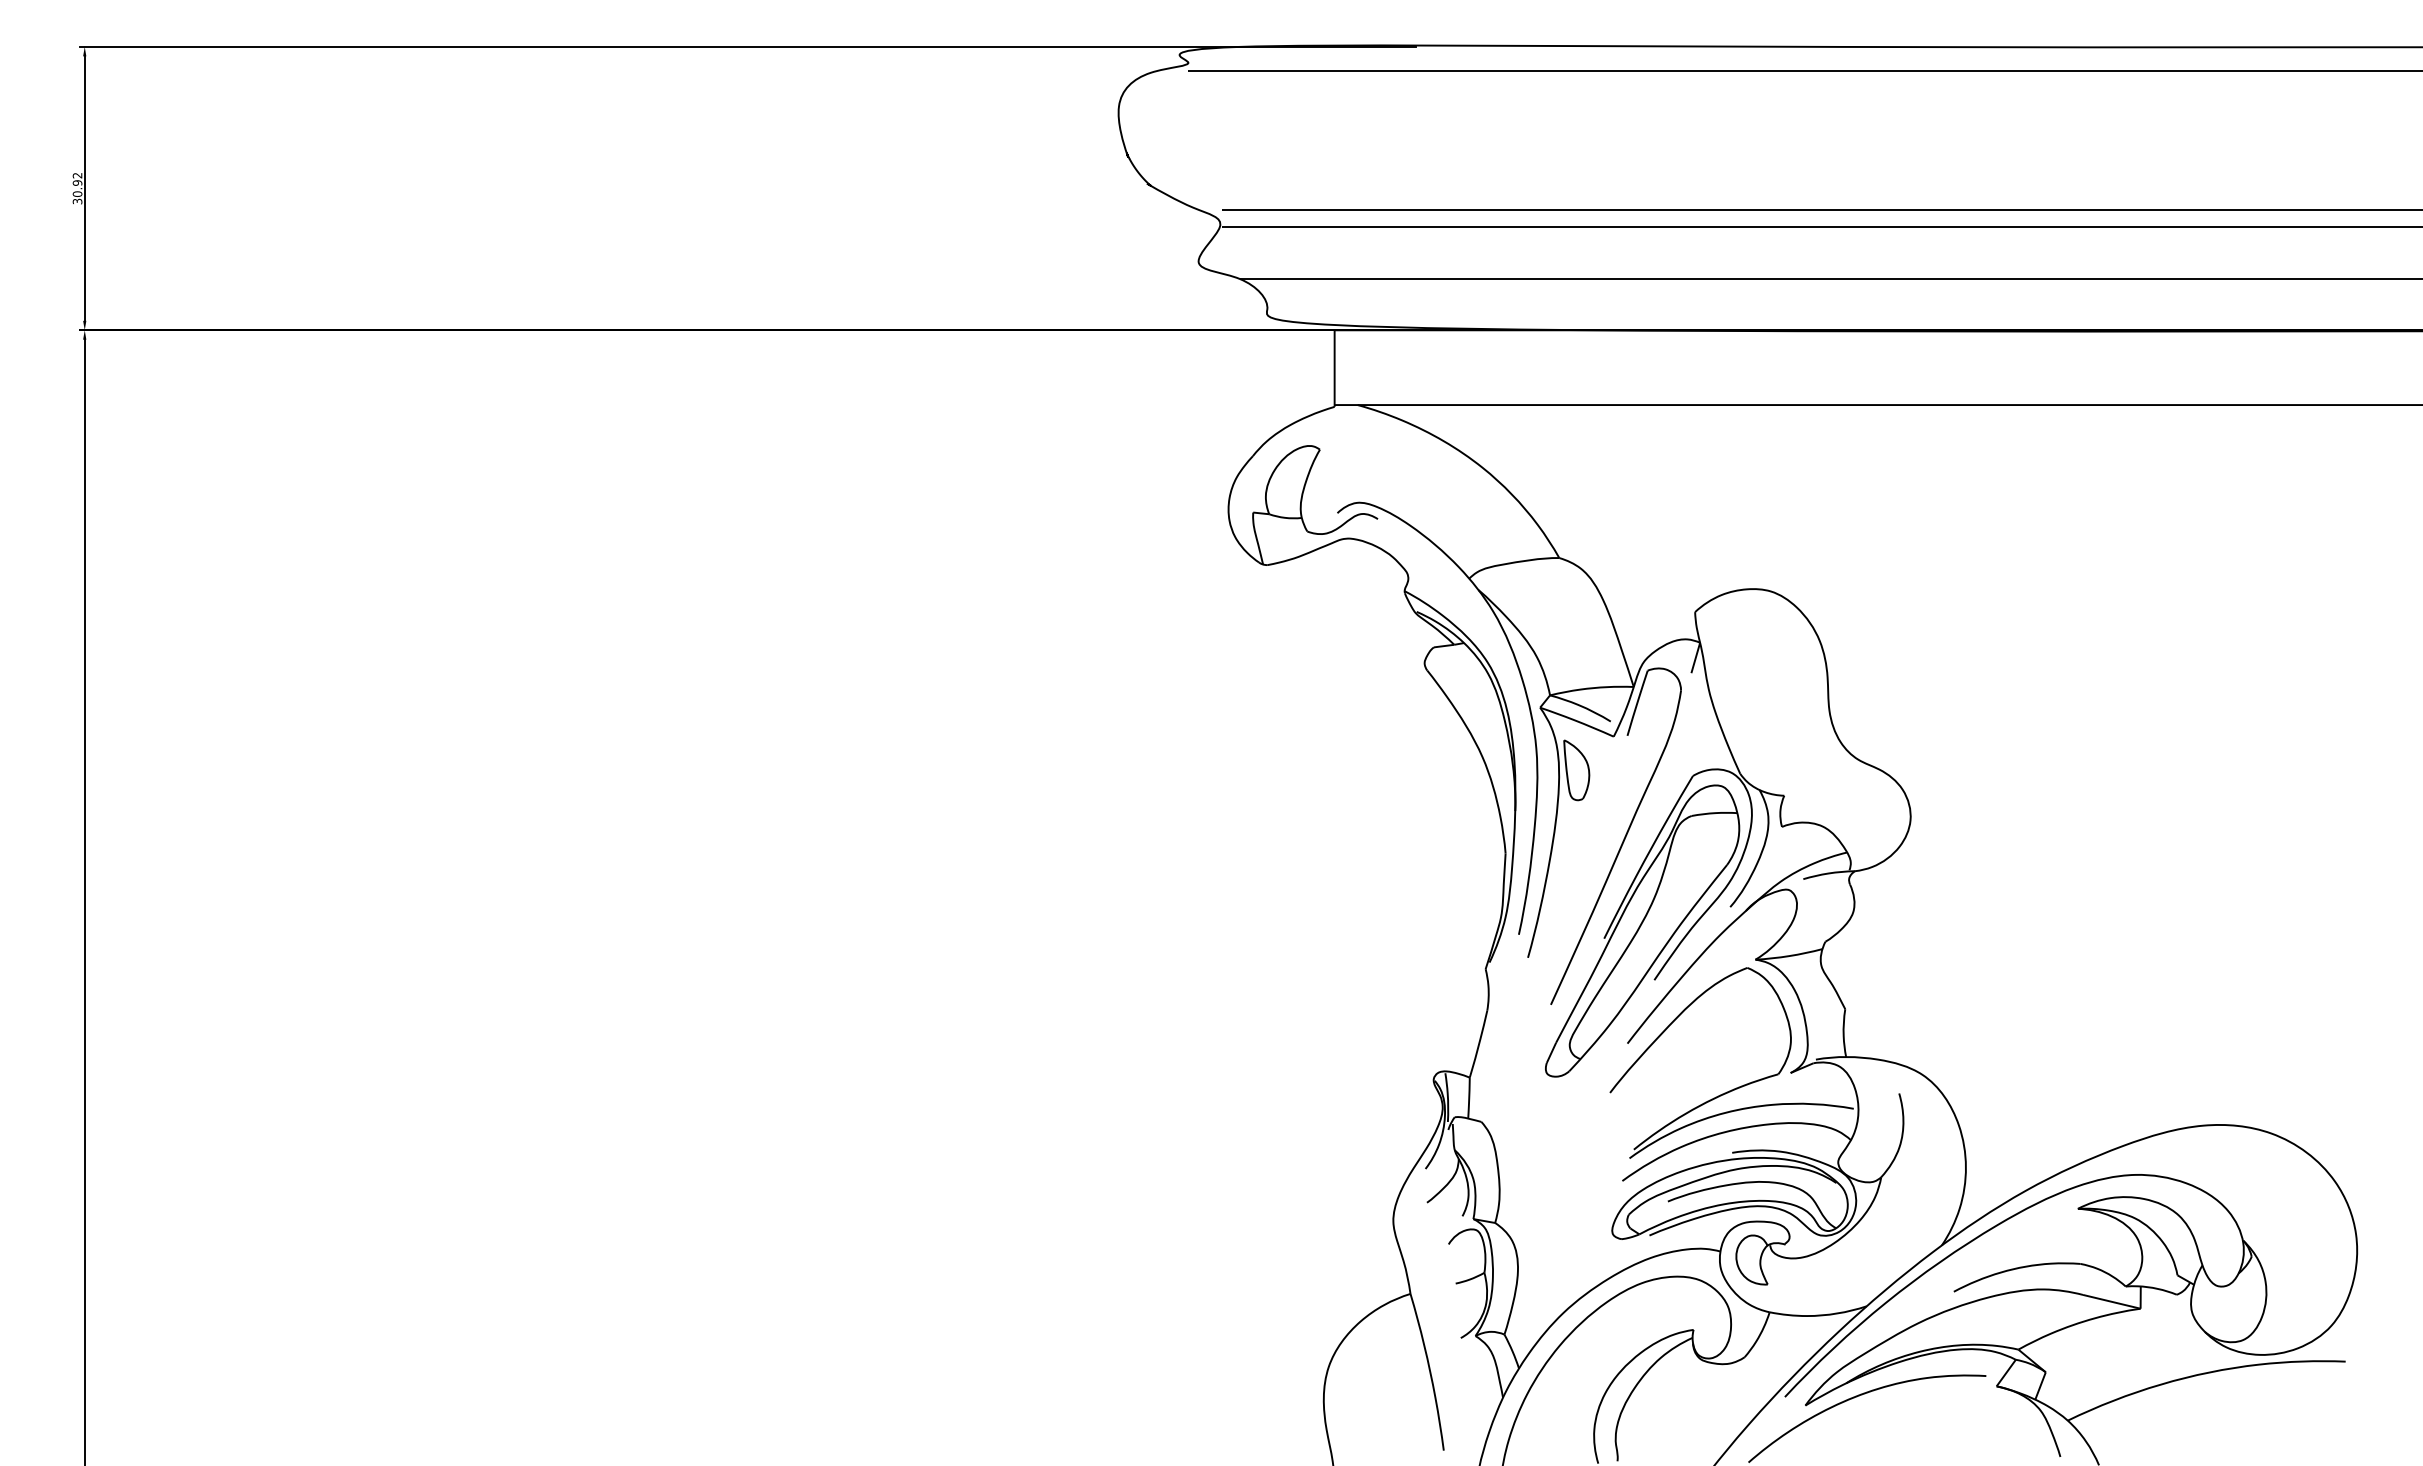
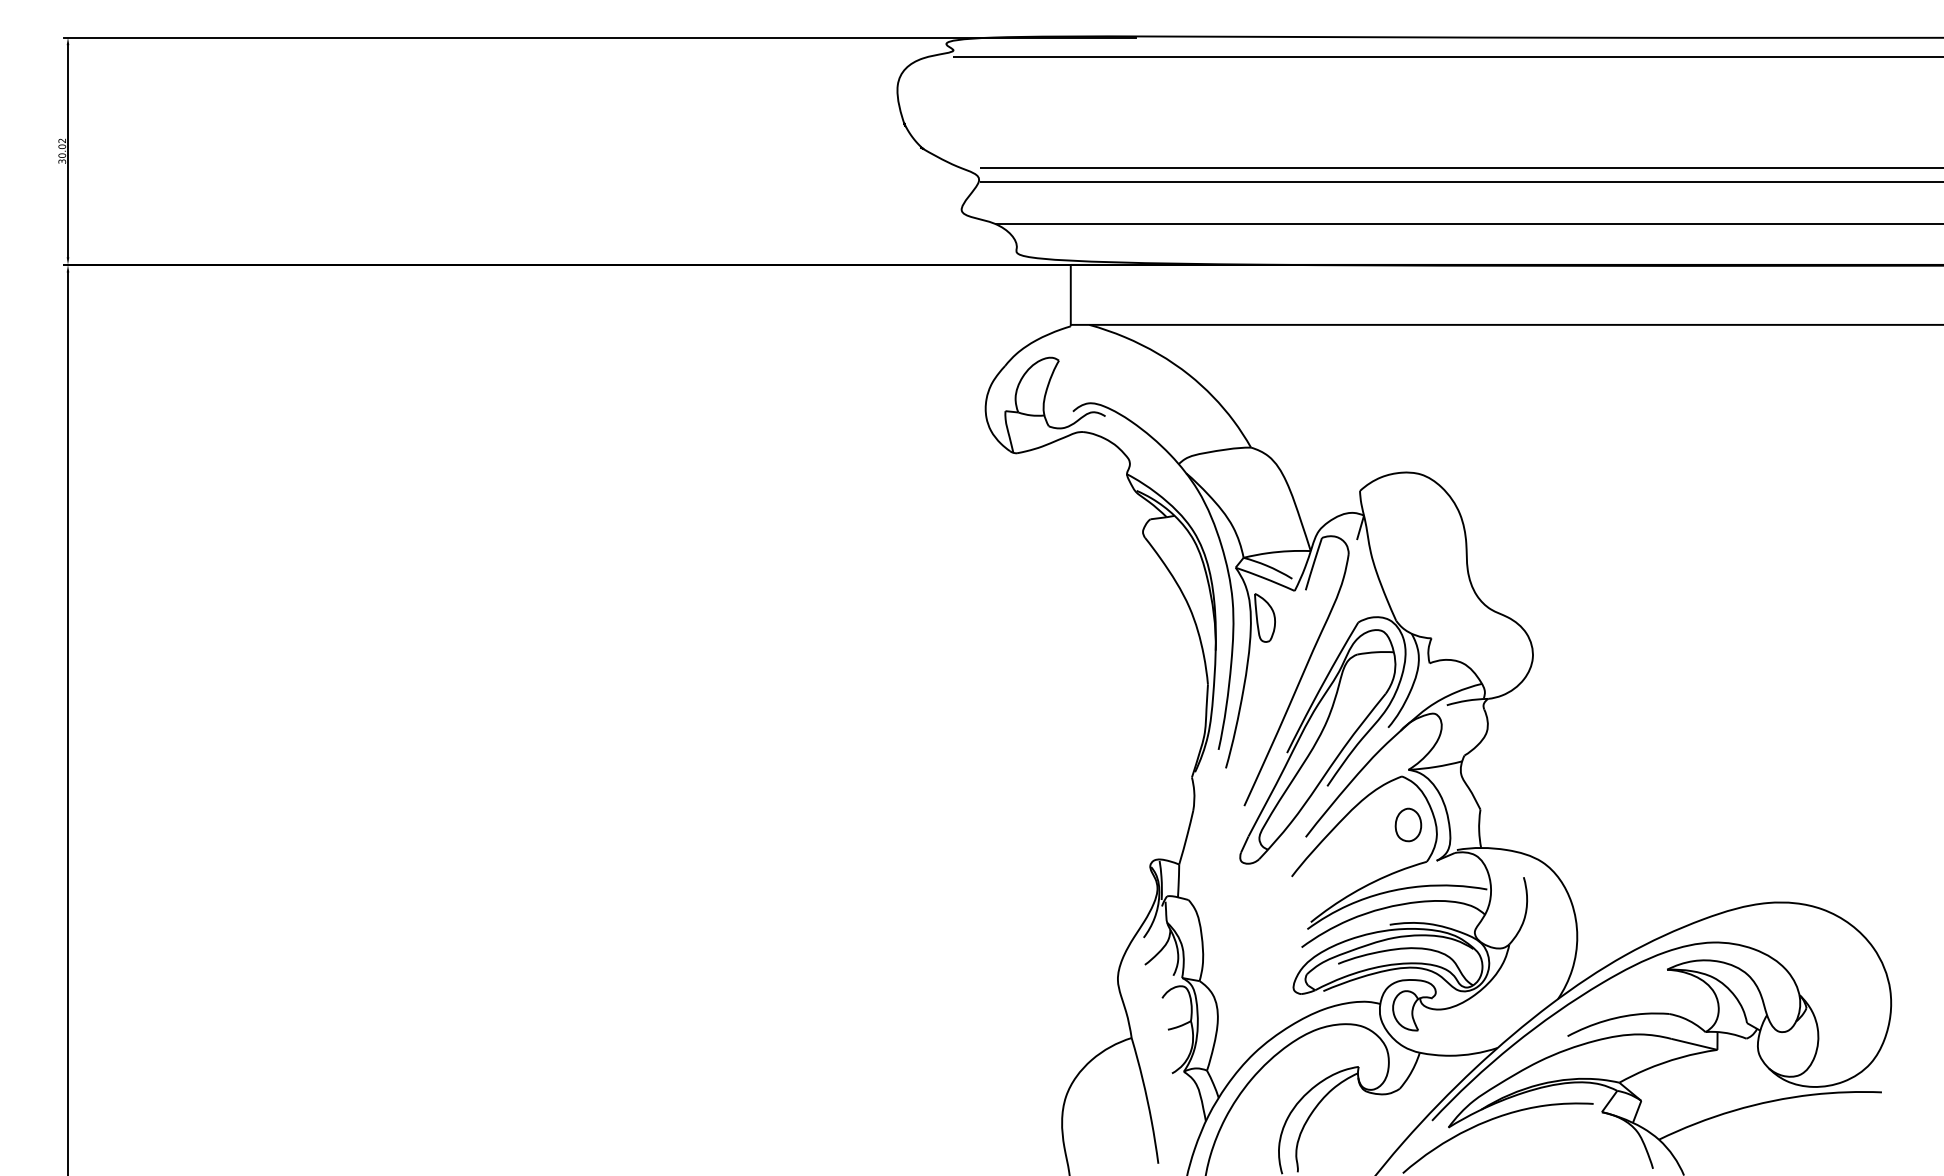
text: (77, 182) -> (62, 146), 30.92 -> 30.02
part: (1755, 1028) -> (1408, 825), added

